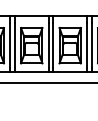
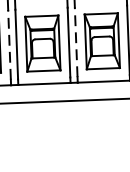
line: (10, 45) -> (9, 44), solid -> dashed
line: (53, 45) -> (76, 41), solid -> dashed

